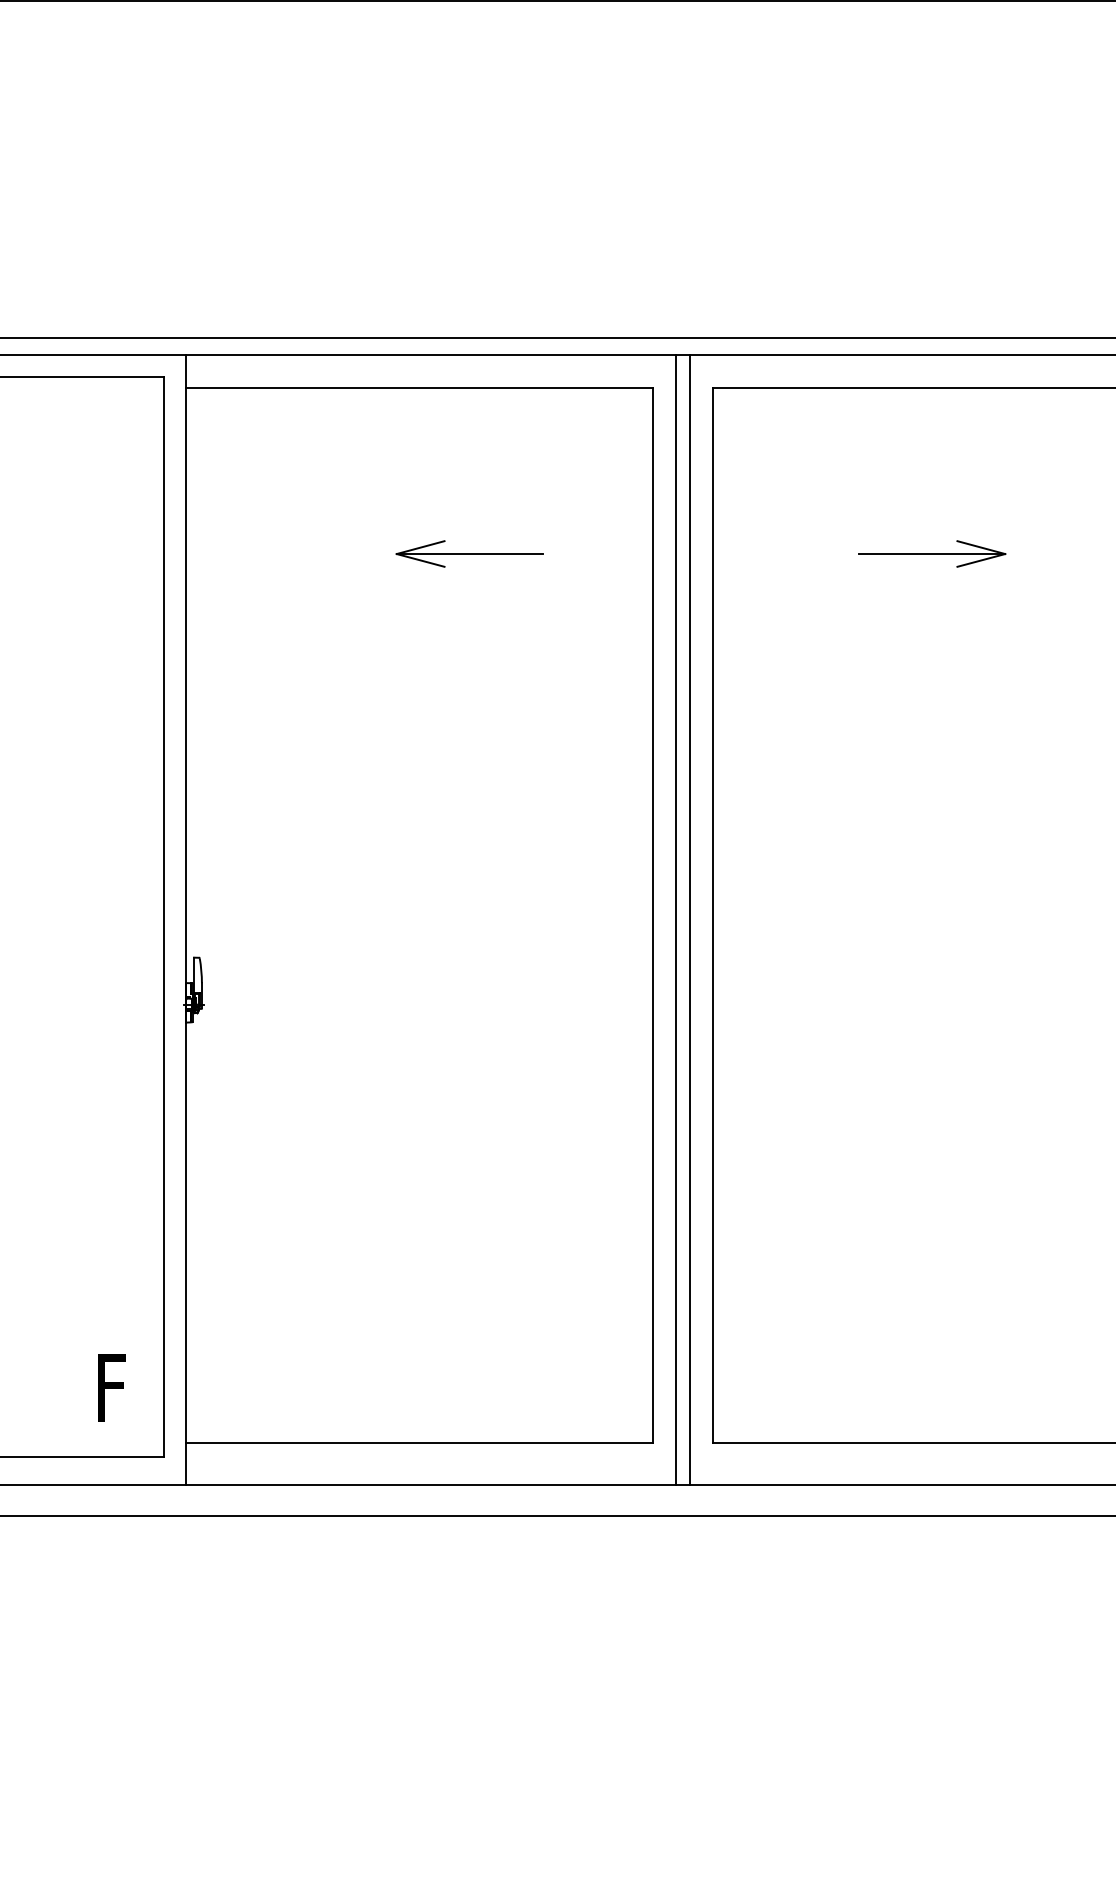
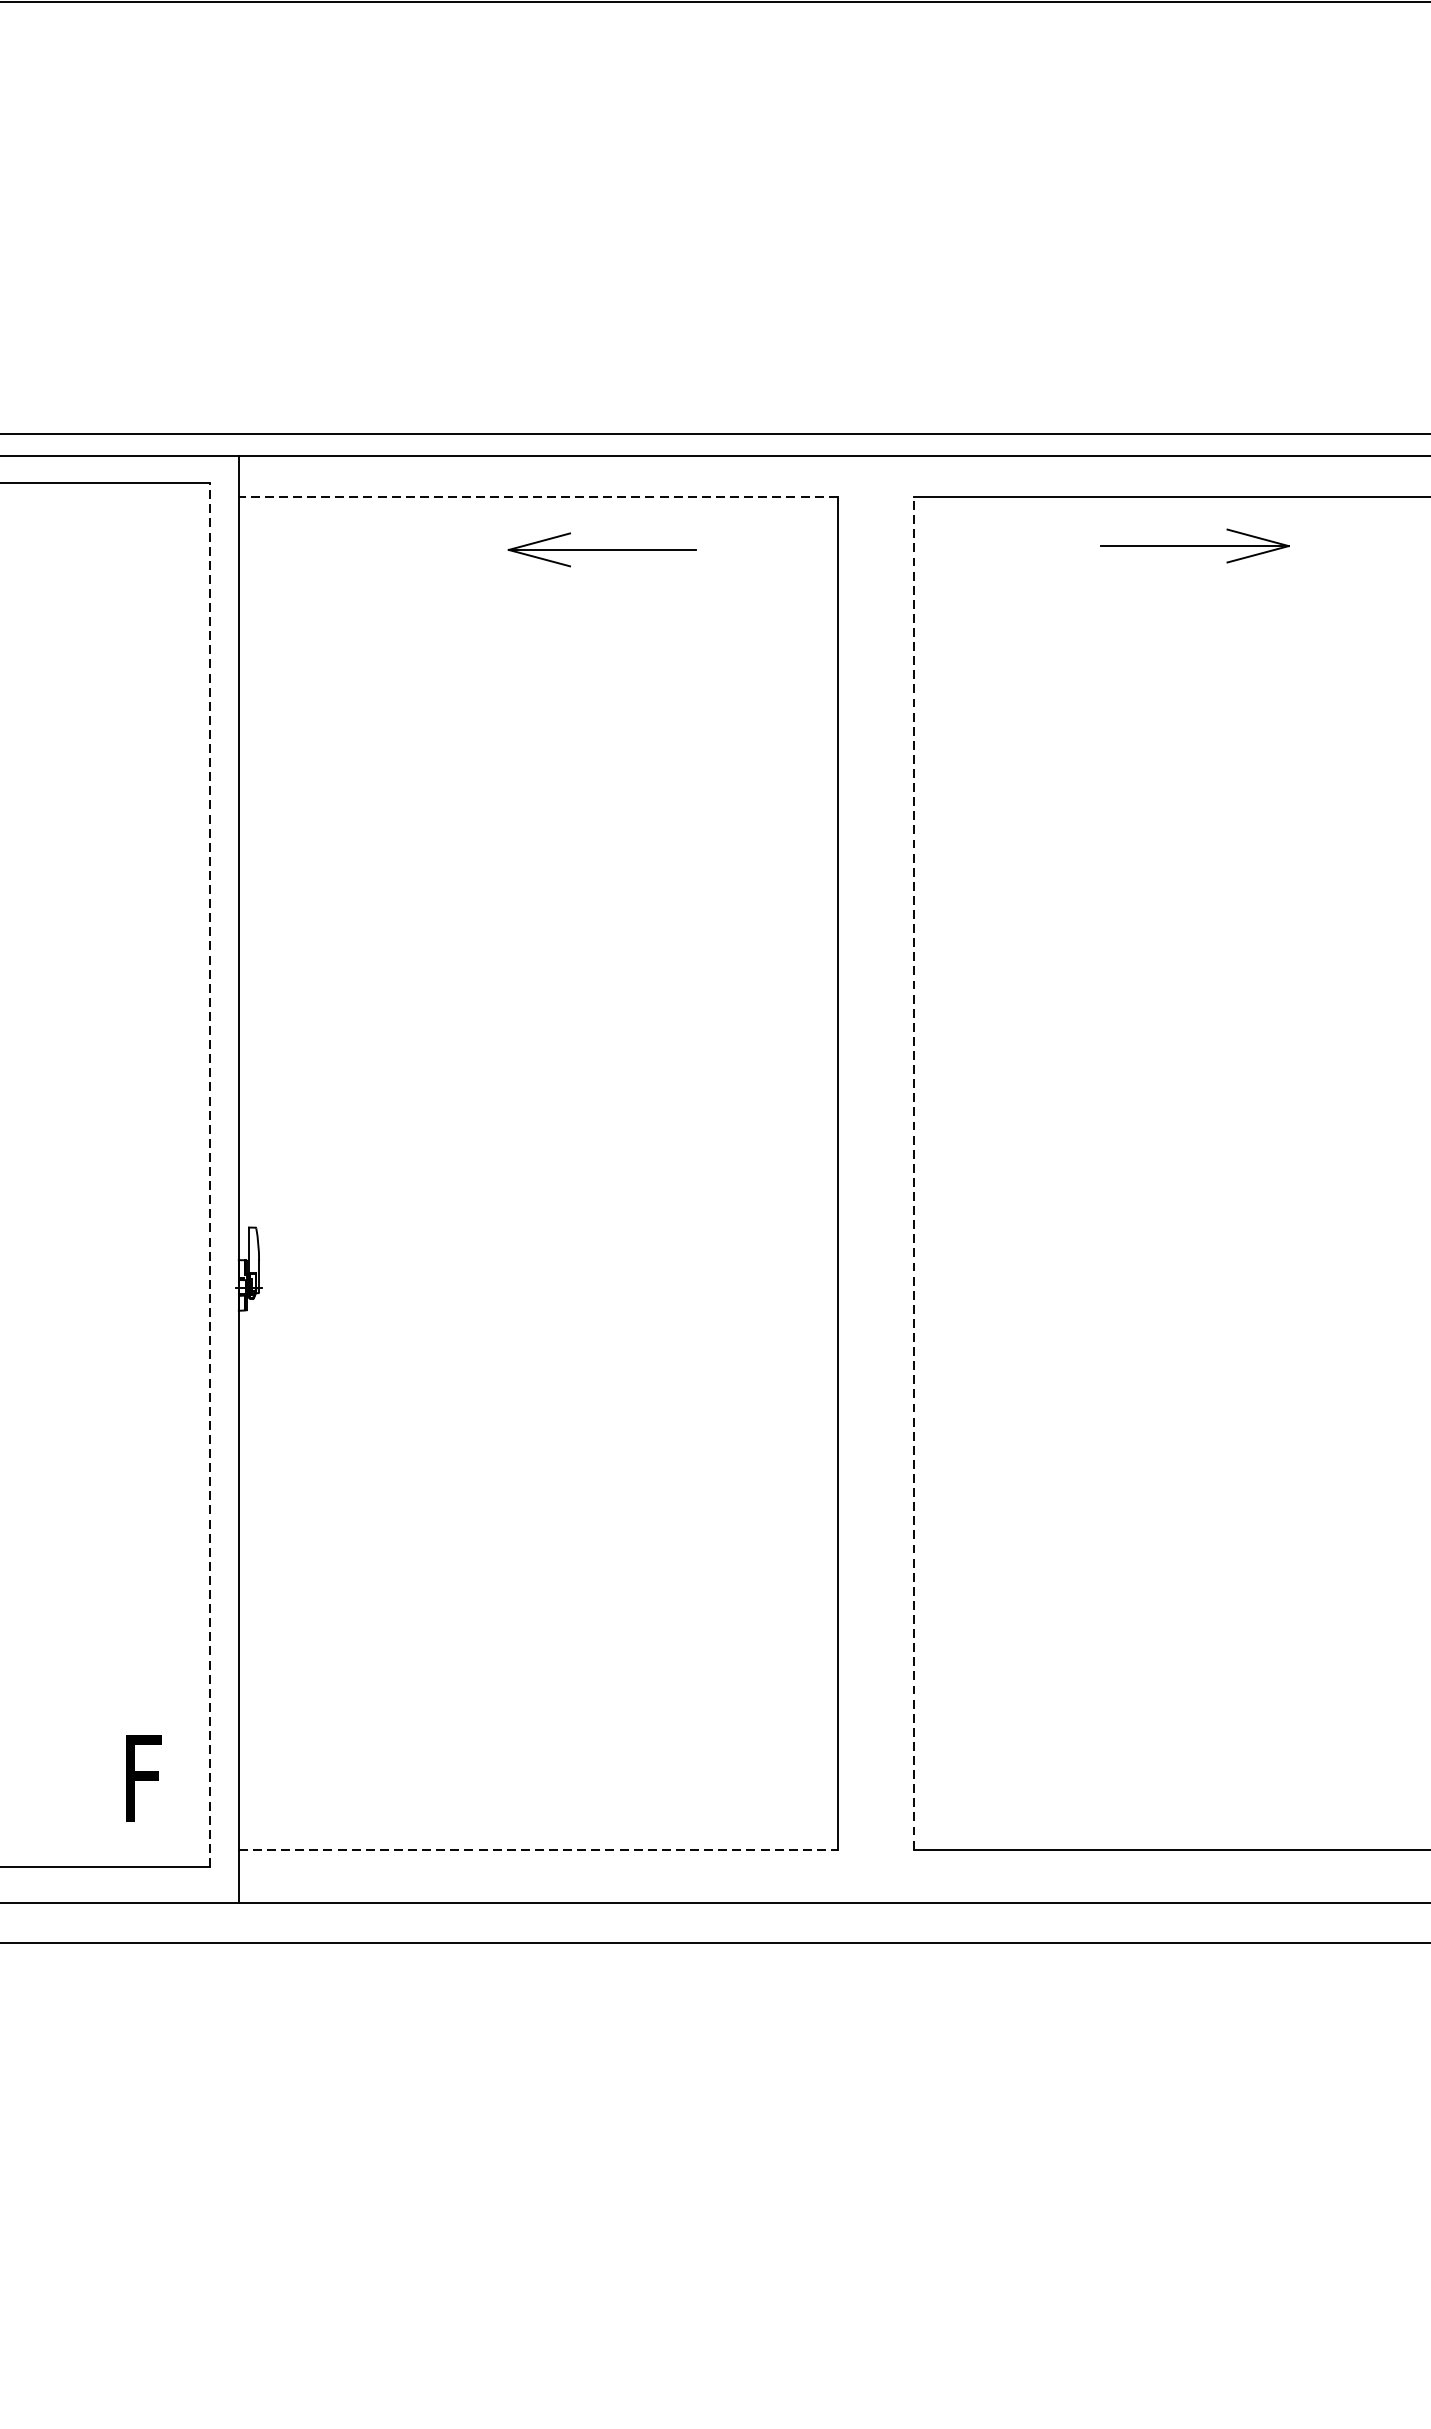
line: (419, 387) -> (537, 496), solid -> dashed
part: (469, 553) -> (602, 549), moved
part: (932, 553) -> (1195, 545), moved
line: (712, 915) -> (913, 1173), solid -> dashed
line: (163, 916) -> (209, 1174), solid -> dashed
line: (675, 919) -> (866, 1178), removed
line: (690, 919) -> (885, 1178), removed
line: (419, 1442) -> (537, 1848), solid -> dashed

